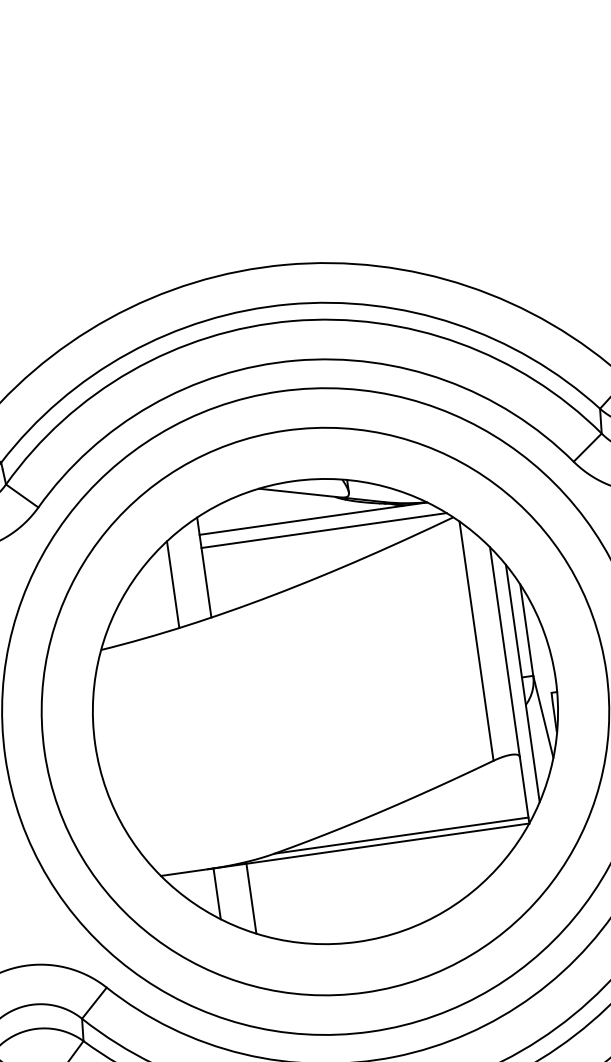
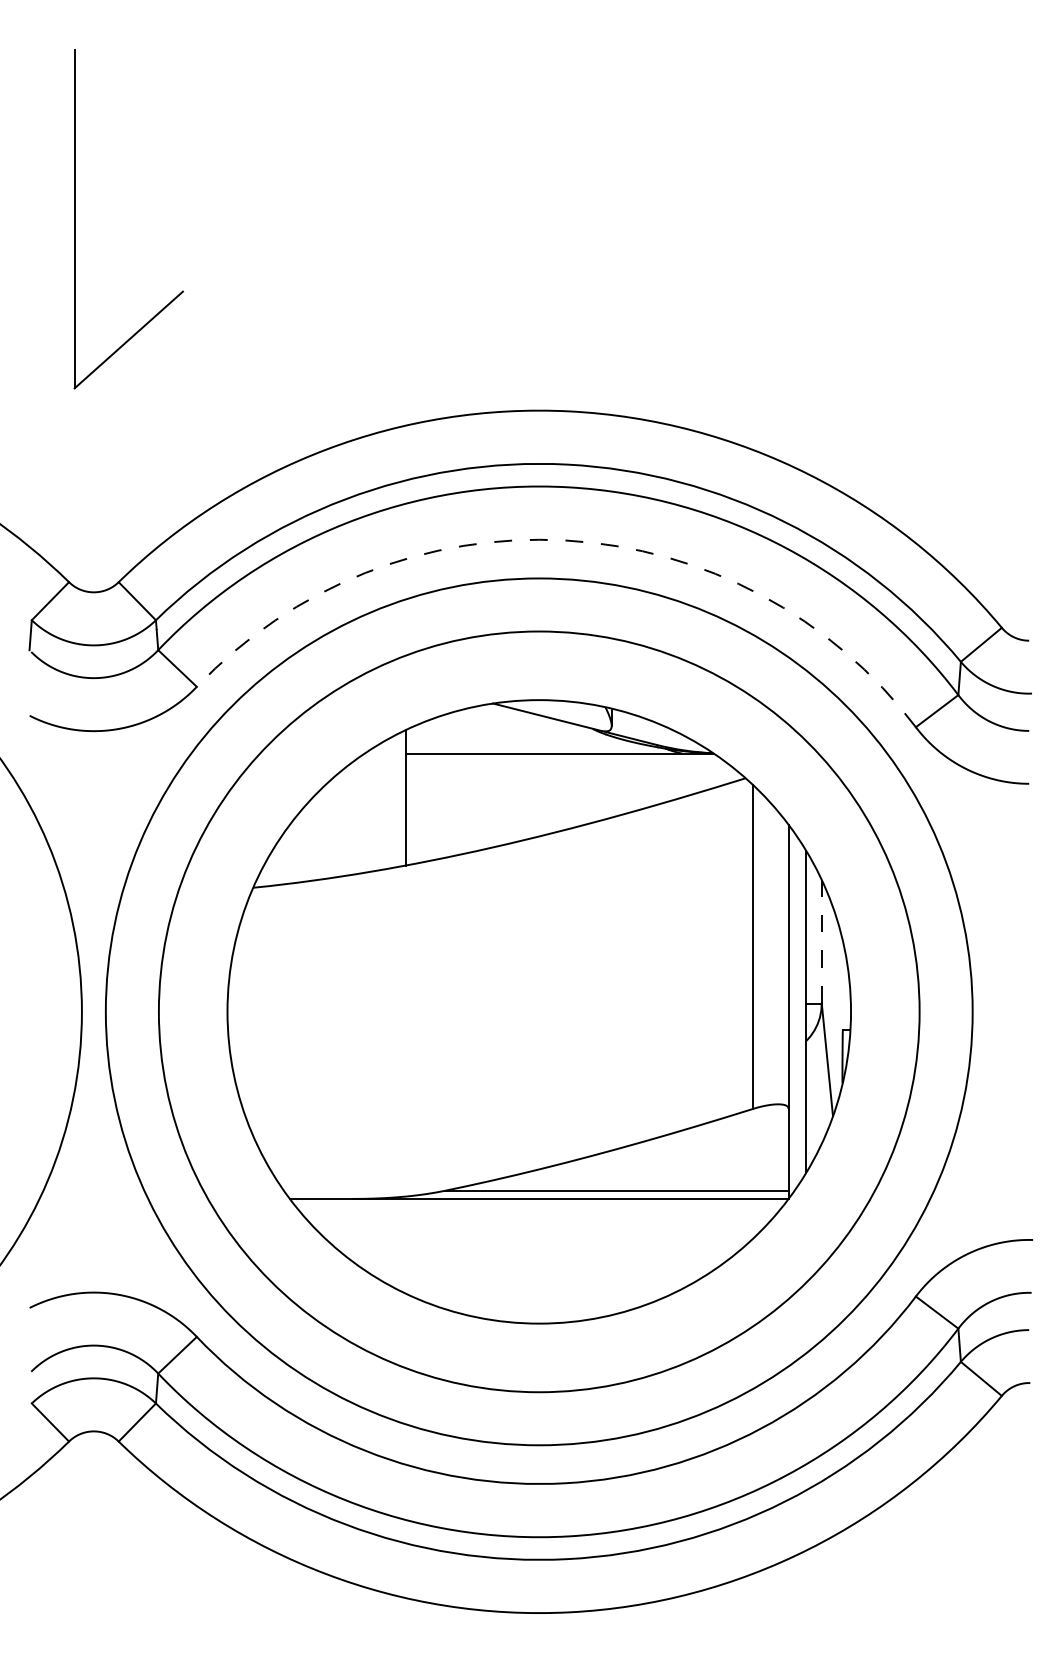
arc: (295, 360) -> (565, 540), solid -> dashed
line: (324, 530) -> (571, 771), removed
line: (173, 584) -> (361, 814), removed
line: (526, 629) -> (821, 941), solid -> dashed
line: (217, 893) -> (361, 1232), removed
line: (251, 898) -> (405, 1245), removed

